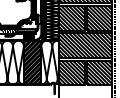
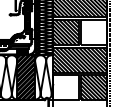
hatch: (98, 18) -> (93, 32), removed
hatch: (71, 72) -> (65, 87), removed

